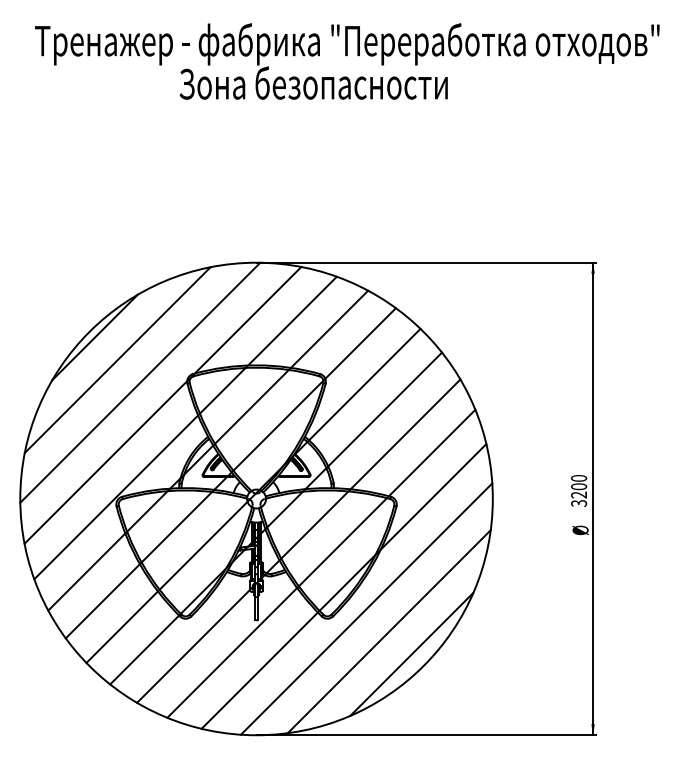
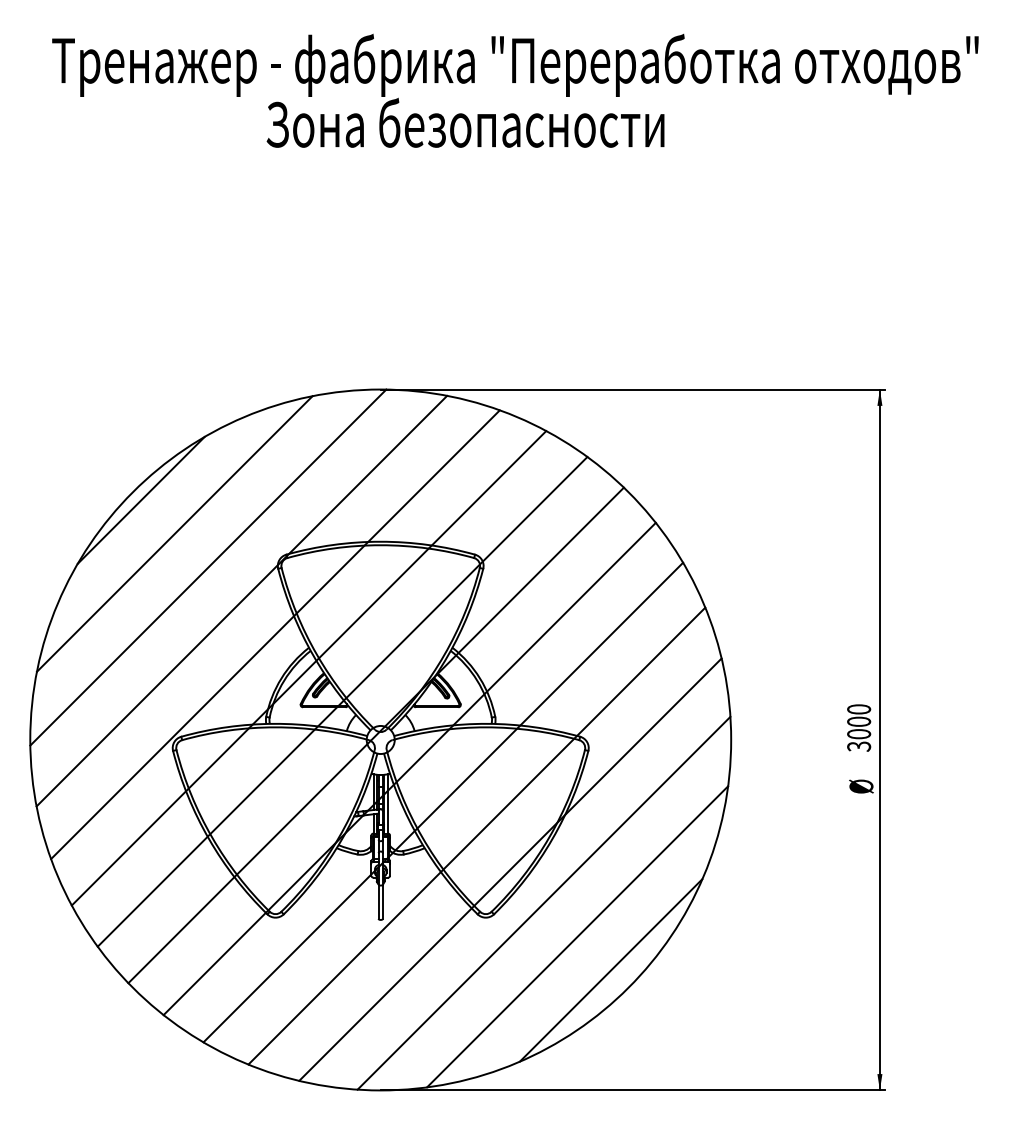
text: (579, 494) -> (859, 733), 3200 -> 3000

